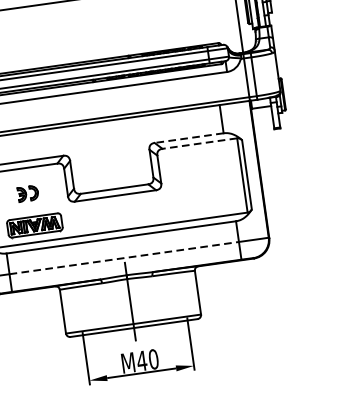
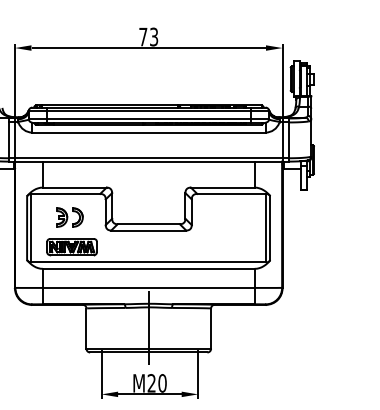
line: (188, 138) -> (222, 187), dashed -> solid
line: (199, 143) -> (231, 193), dashed -> solid
part: (27, 193) -> (69, 217), size x1.43
line: (123, 257) -> (148, 287), dashed -> solid
text: (141, 361) -> (151, 383), M40 -> M20

